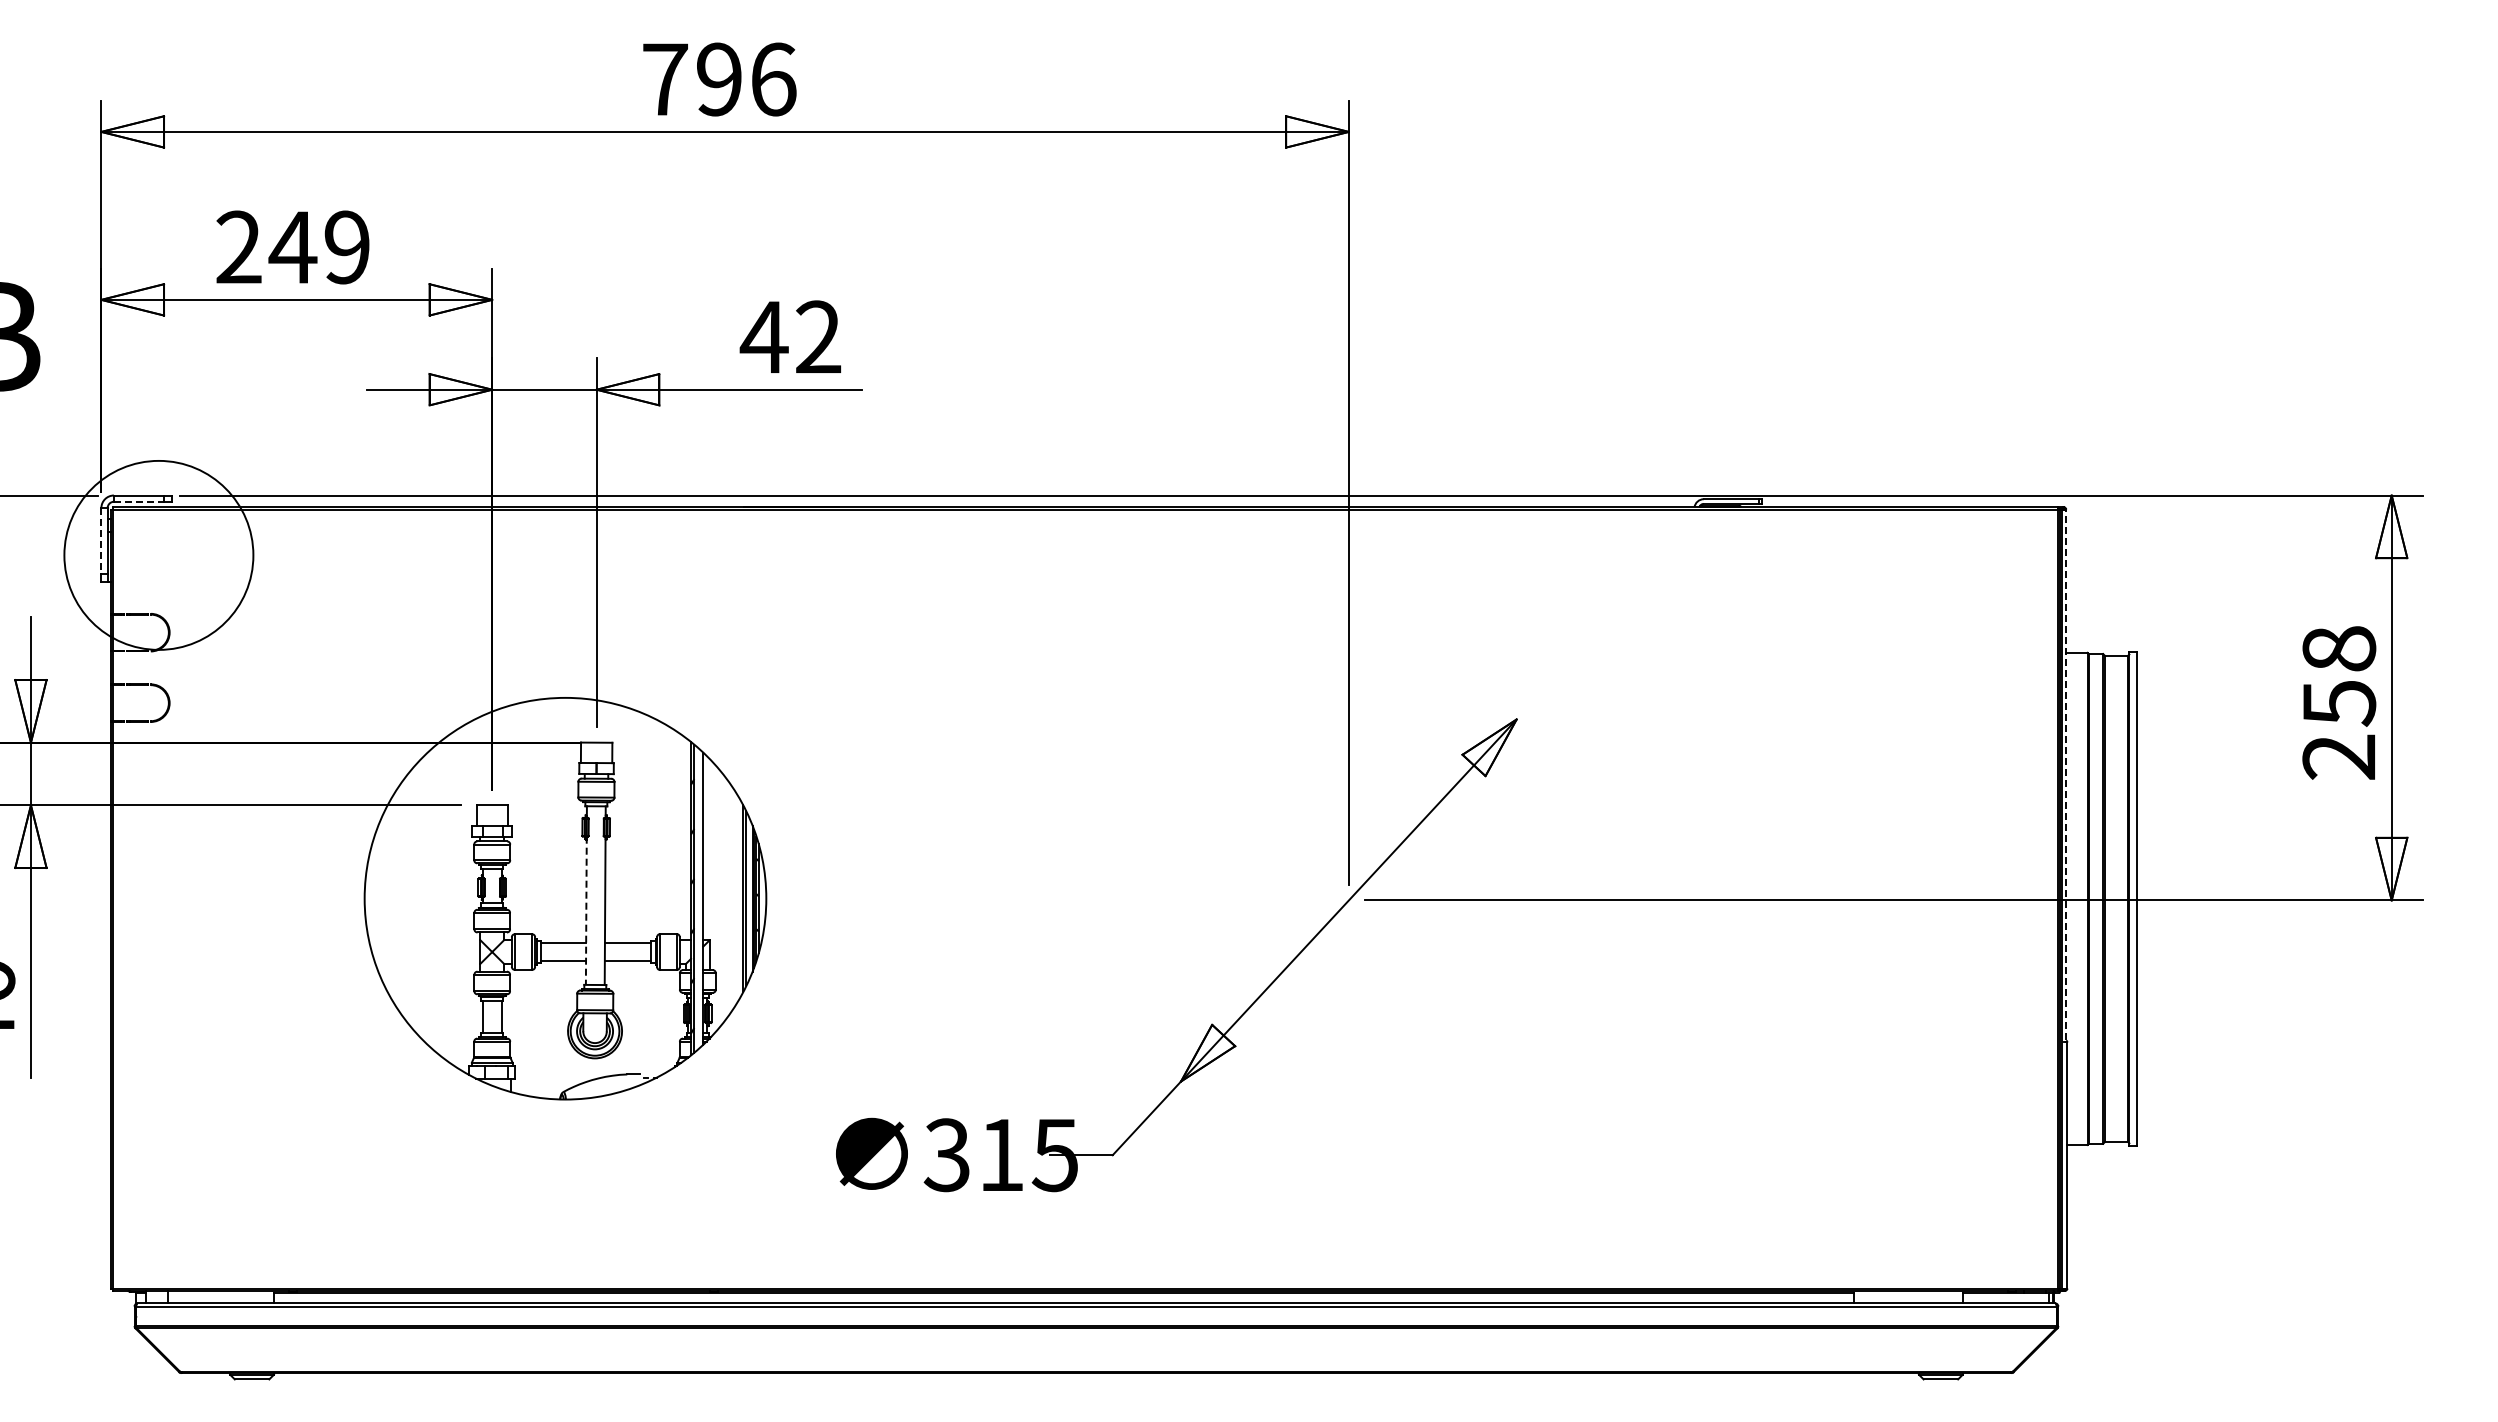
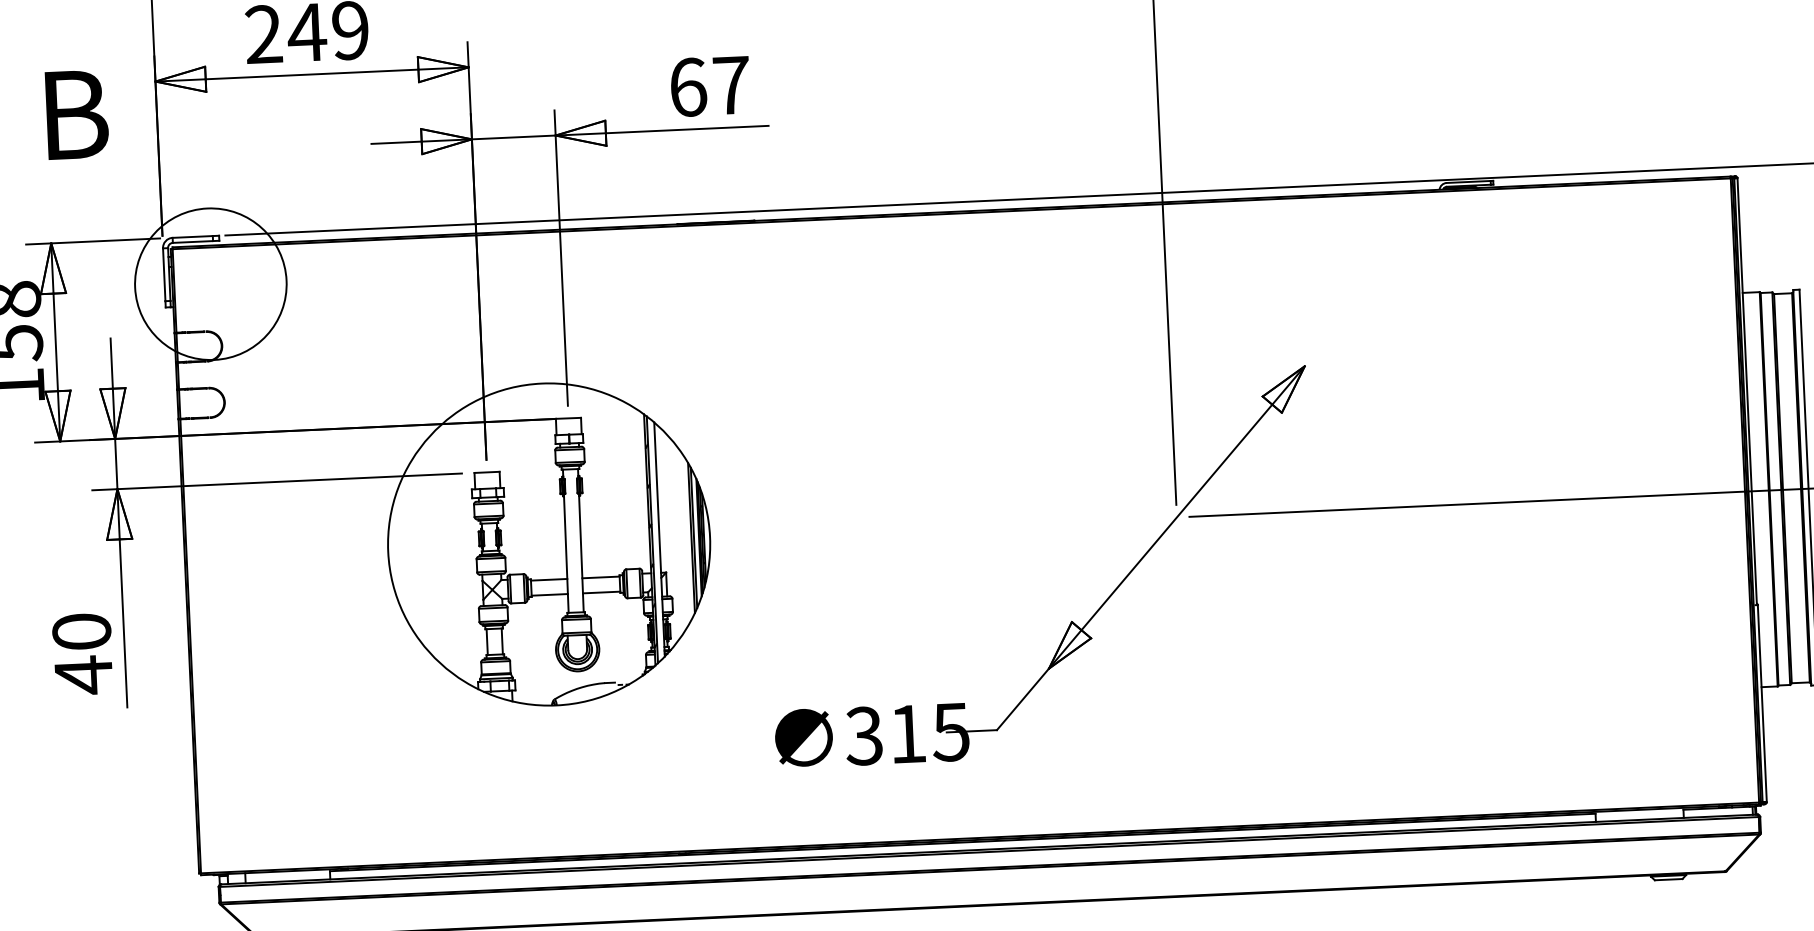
text: (790, 337) -> (709, 86), 42 -> 67
line: (139, 501) -> (193, 241), dashed -> solid
line: (101, 541) -> (164, 275), dashed -> solid
line: (2066, 774) -> (1747, 390), dashed -> solid
line: (586, 911) -> (566, 553), dashed -> solid

